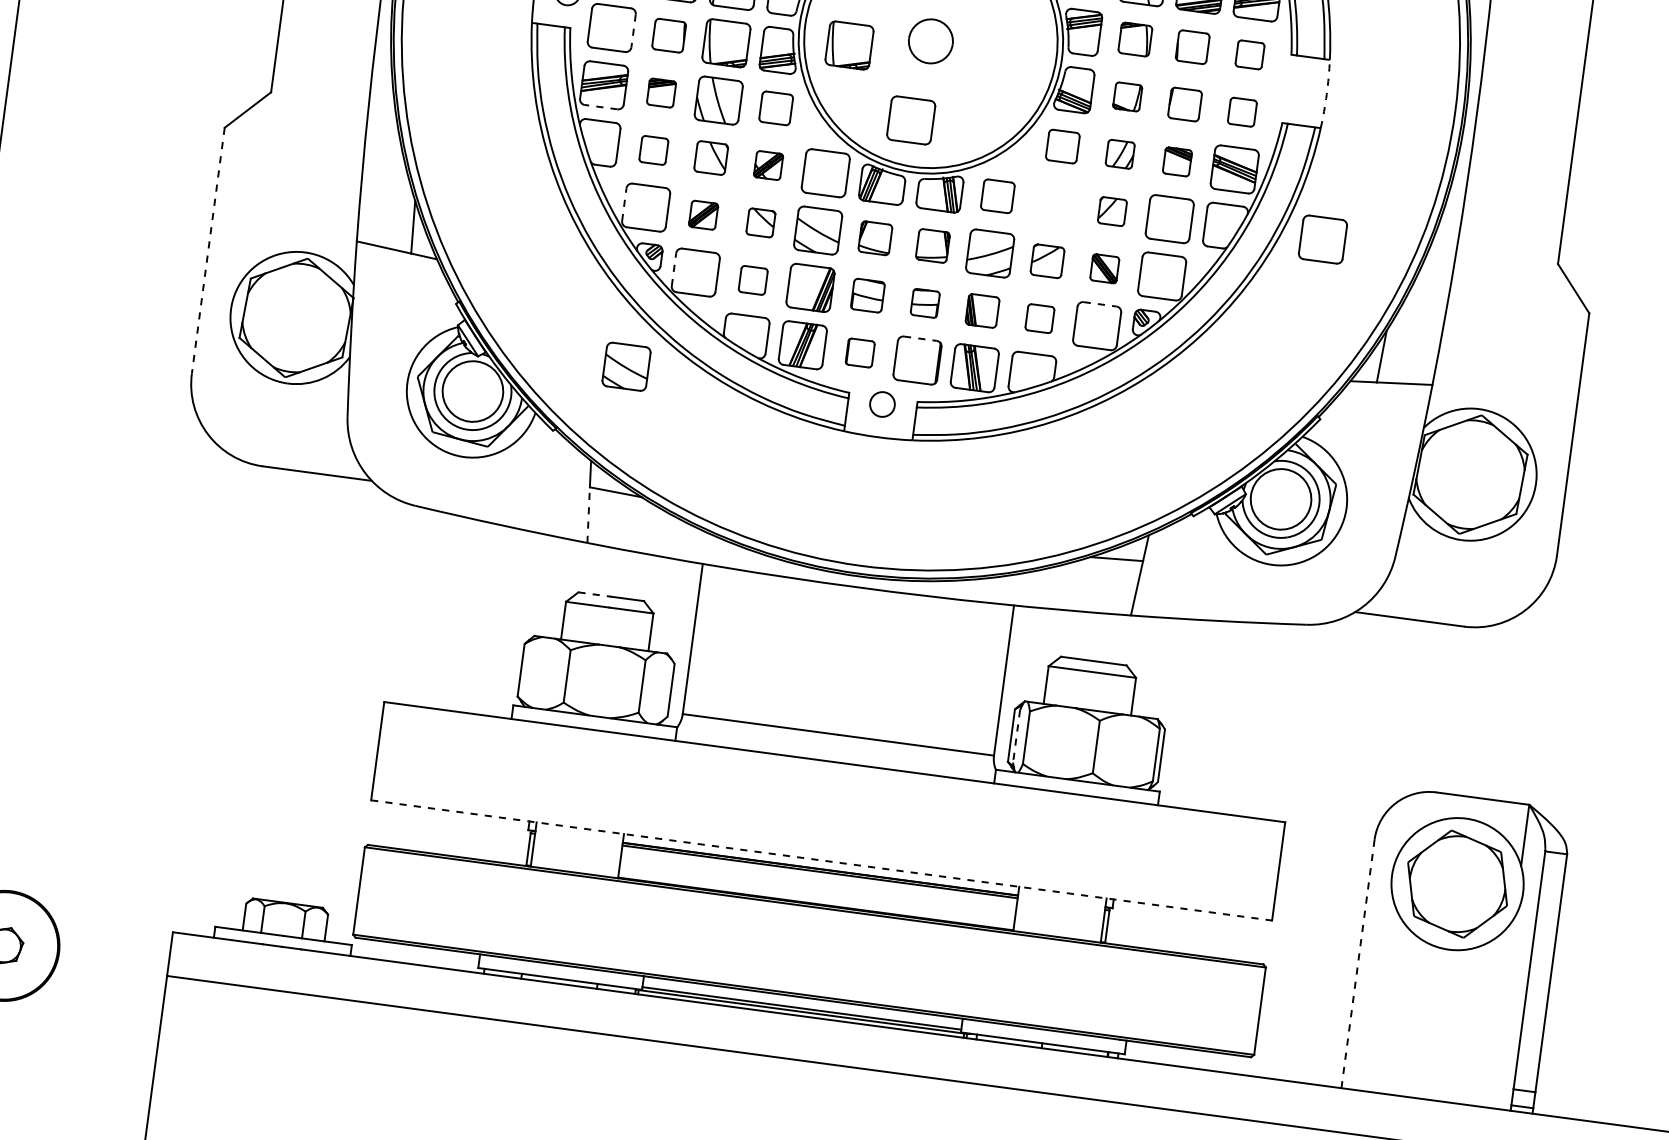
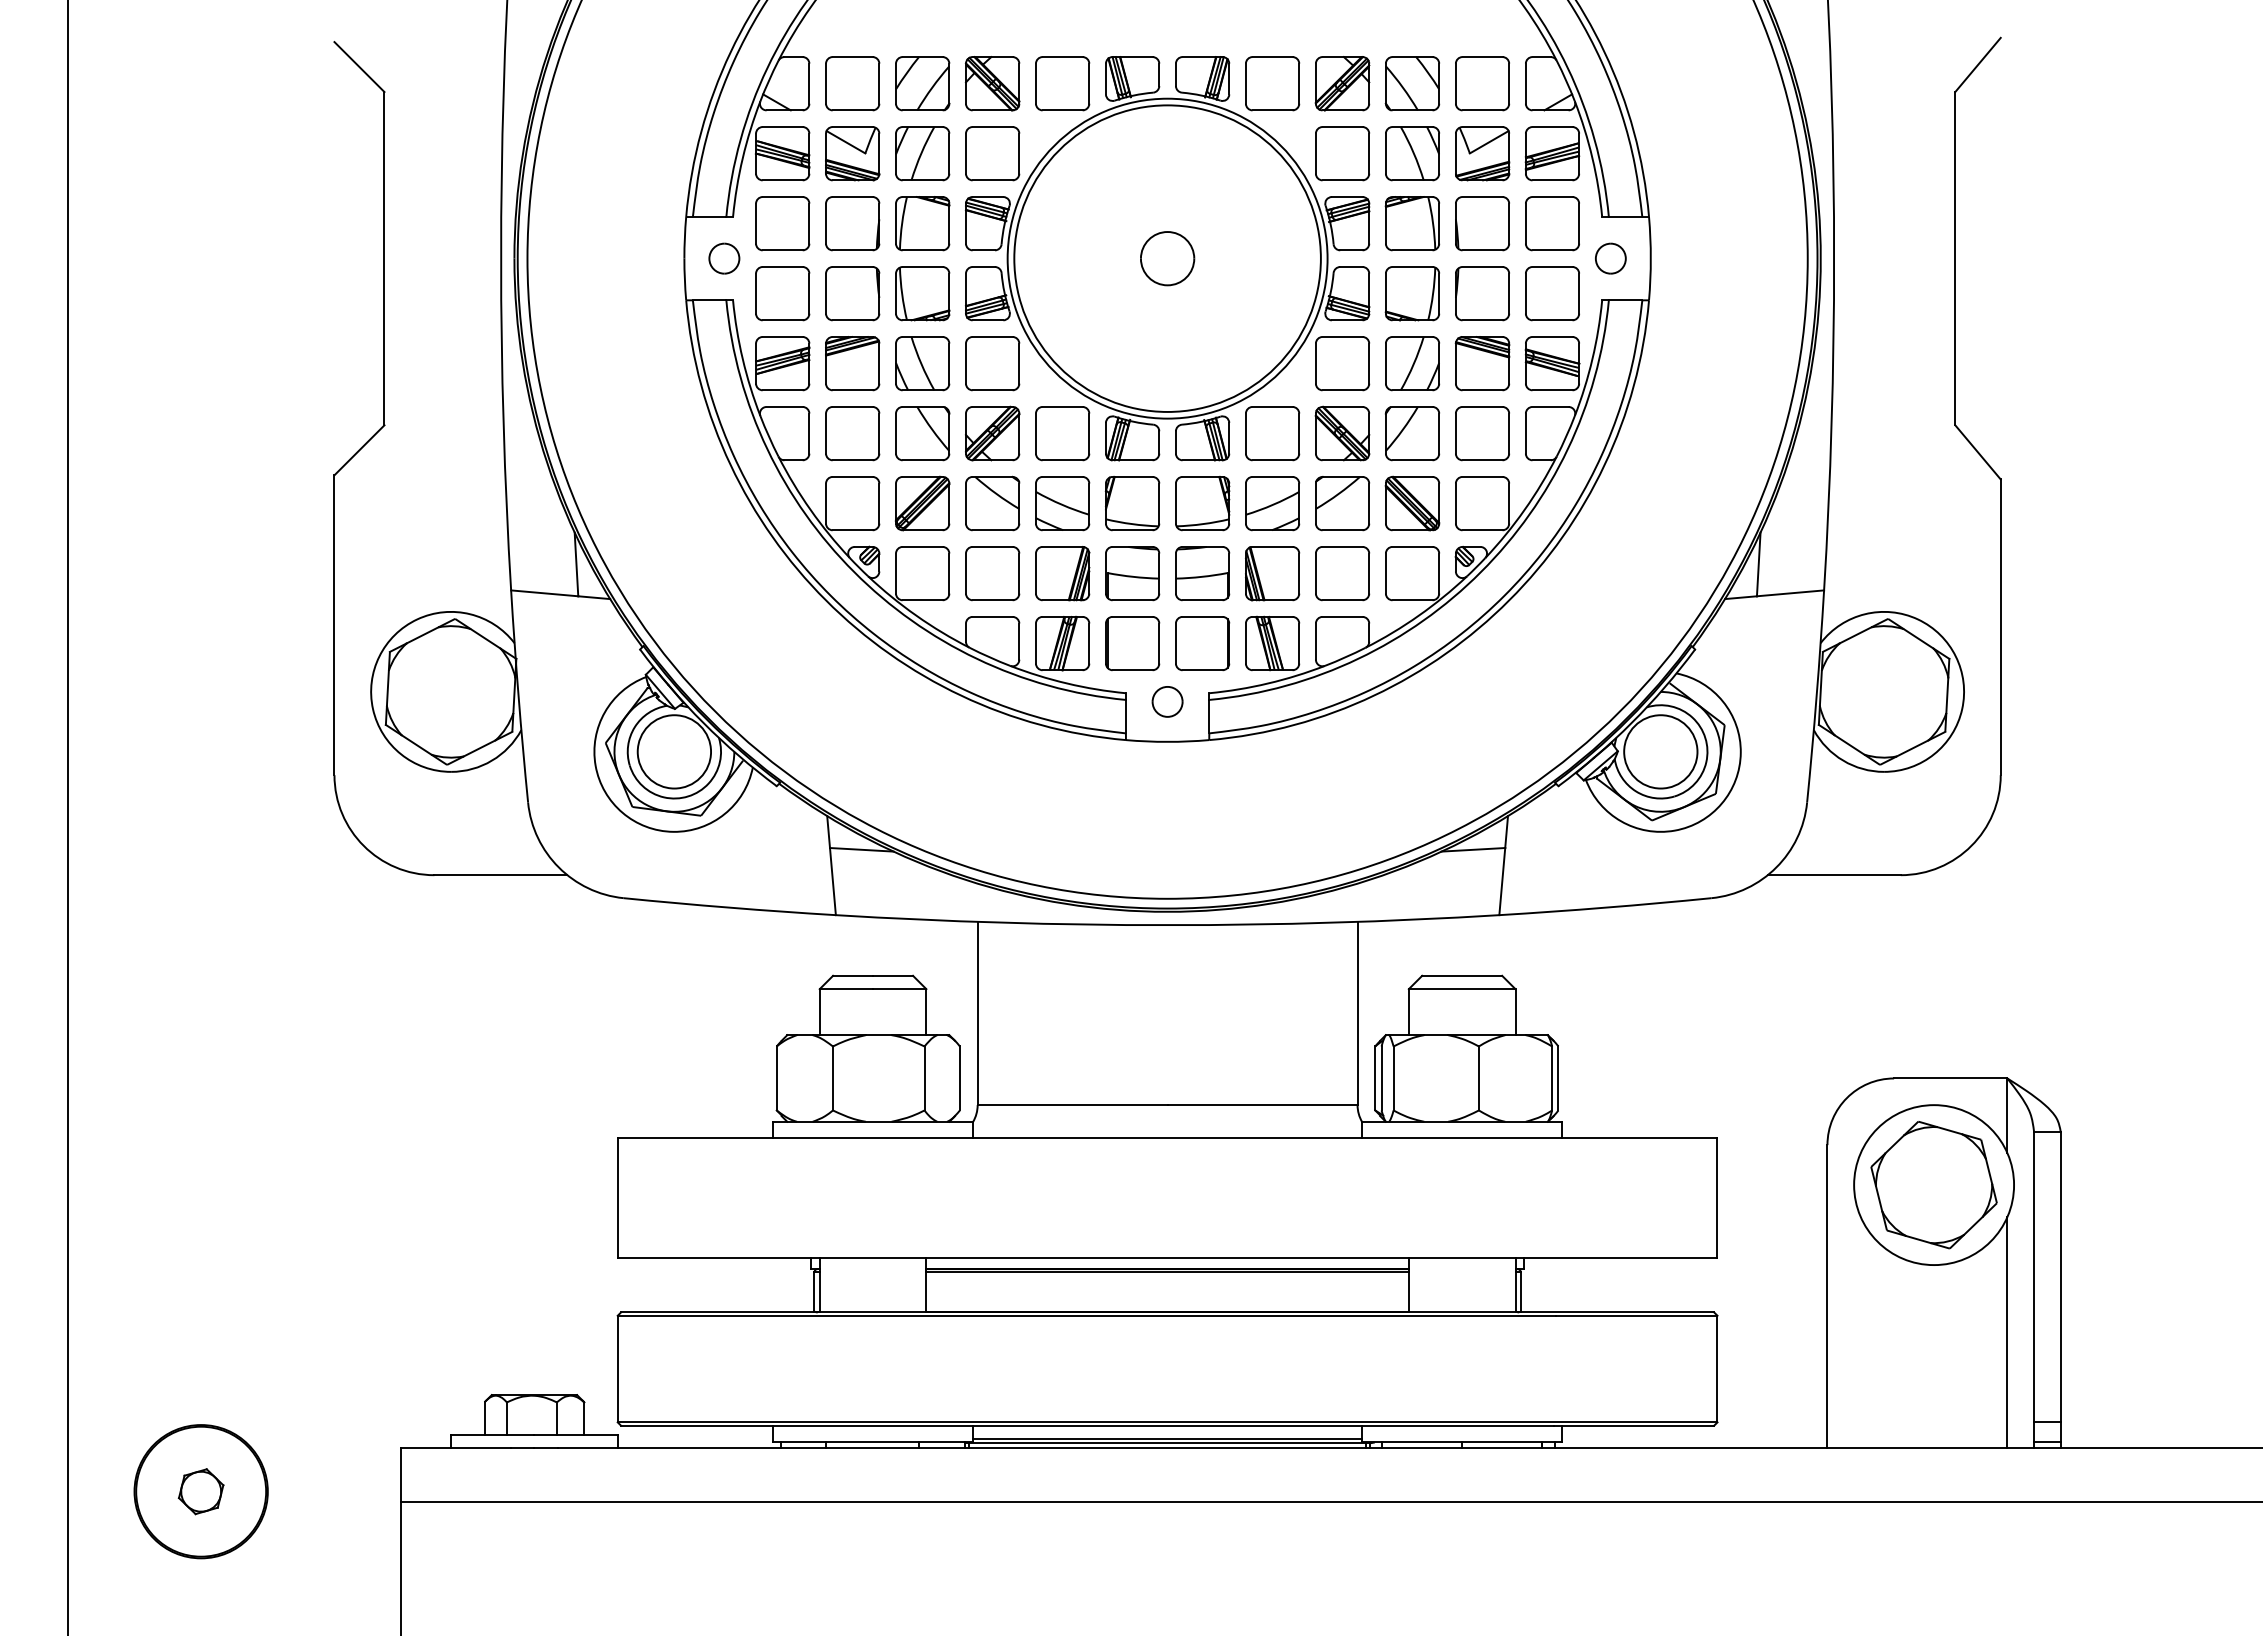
line: (633, 30) -> (809, 293), dashed -> solid
part: (668, 35) -> (852, 293), size x1.43
part: (1135, 39) -> (1412, 223), size x1.43
part: (849, 45) -> (1070, 276), removed
part: (1192, 47) -> (1482, 223), size x1.43
part: (1250, 54) -> (1552, 223), size x1.67
part: (1293, 89) -> (1610, 258), added
part: (661, 92) -> (852, 363), size x1.67
arc: (1326, 94) -> (1650, 258), dashed -> solid
part: (1127, 96) -> (1412, 293), size x1.67
part: (1185, 104) -> (1482, 293), size x1.43
line: (601, 107) -> (782, 390), dashed -> solid
part: (776, 108) -> (992, 363), size x1.43
part: (1242, 112) -> (1552, 293), size x1.67
part: (911, 120) -> (1156, 356), removed
part: (1062, 146) -> (1342, 363), size x1.43
part: (653, 150) -> (852, 433), size x1.67
part: (1120, 154) -> (1412, 363), size x1.67
part: (711, 157) -> (922, 433), size x1.43
part: (1177, 161) -> (1482, 363), size x1.67
part: (768, 165) -> (992, 433), size x1.67
part: (997, 196) -> (1272, 433), size x1.43
part: (1055, 203) -> (1342, 433), added
line: (624, 204) -> (826, 503), dashed -> solid
part: (1112, 211) -> (1412, 433), size x1.67
part: (703, 215) -> (922, 503), size x1.67
part: (760, 222) -> (992, 503), size x1.67
part: (875, 238) -> (1132, 503), size x1.43
part: (1322, 239) -> (1669, 433), removed
part: (932, 245) -> (1202, 503), size x1.43
line: (208, 250) -> (334, 625), dashed -> solid
part: (1047, 261) -> (1342, 503), size x1.43
part: (1104, 268) -> (1412, 503), size x1.67
line: (674, 269) -> (896, 573), dashed -> solid
part: (753, 280) -> (992, 573), size x1.67
part: (867, 295) -> (1132, 573), size x1.43
part: (925, 303) -> (1202, 573), size x1.67
line: (1100, 303) -> (1412, 546), dashed -> solid
part: (982, 310) -> (1272, 573), size x1.43
part: (1039, 318) -> (1342, 573), size x1.67
line: (920, 338) -> (1202, 616), dashed -> solid
part: (860, 352) -> (1132, 643), size x1.67
part: (626, 366) -> (854, 697), removed
line: (588, 515) -> (832, 881), dashed -> solid
line: (594, 594) -> (852, 975), dashed -> solid
line: (1016, 736) -> (1381, 1078), dashed -> solid
line: (821, 860) -> (1167, 1258), dashed -> solid
line: (1358, 963) -> (1827, 1296), dashed -> solid
line: (1501, 1012) -> (2007, 1332), added

